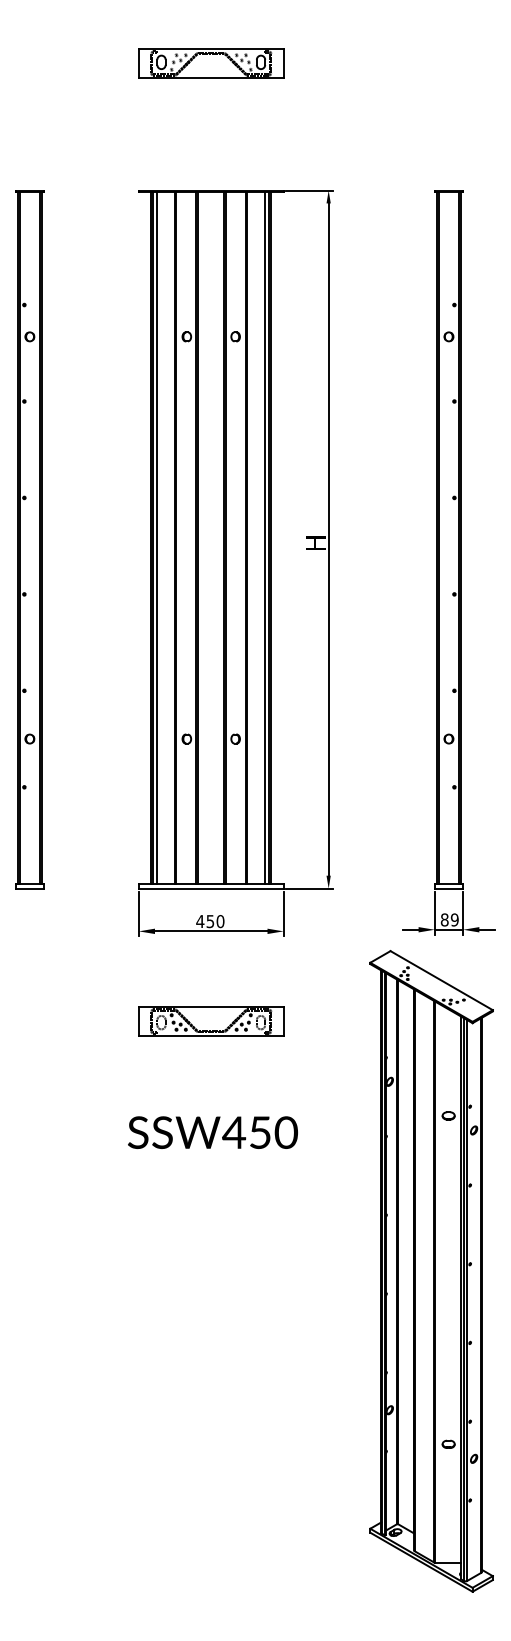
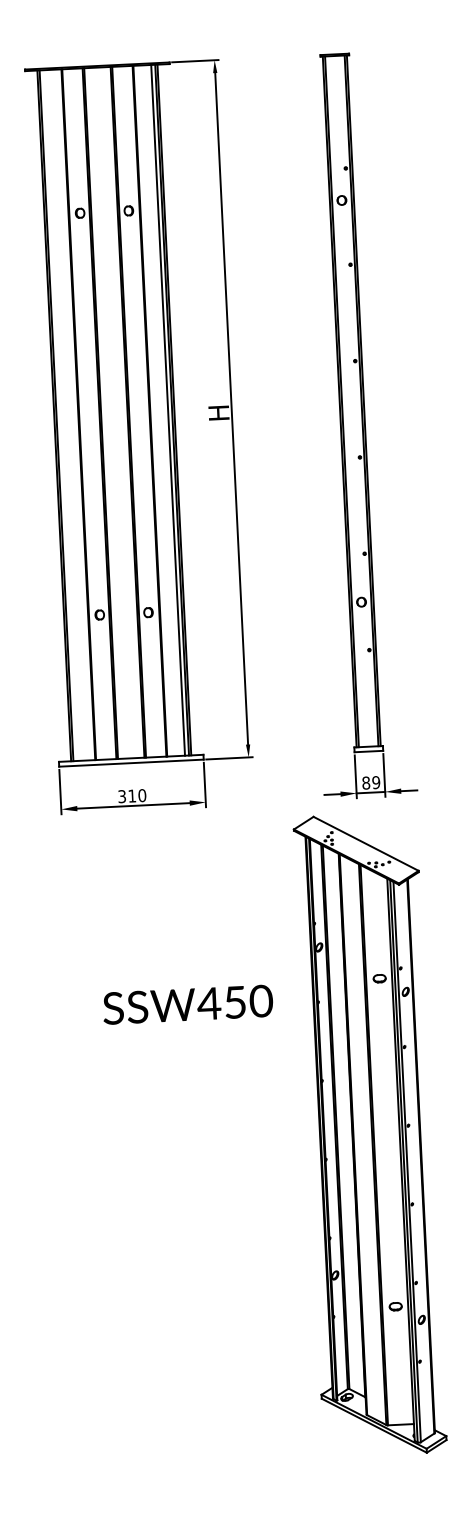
line: (157, 537) -> (60, 415), removed
text: (205, 921) -> (127, 796), 450 -> 310
part: (211, 1021) -> (138, 895), removed
text: (212, 1132) -> (187, 1004), moved

